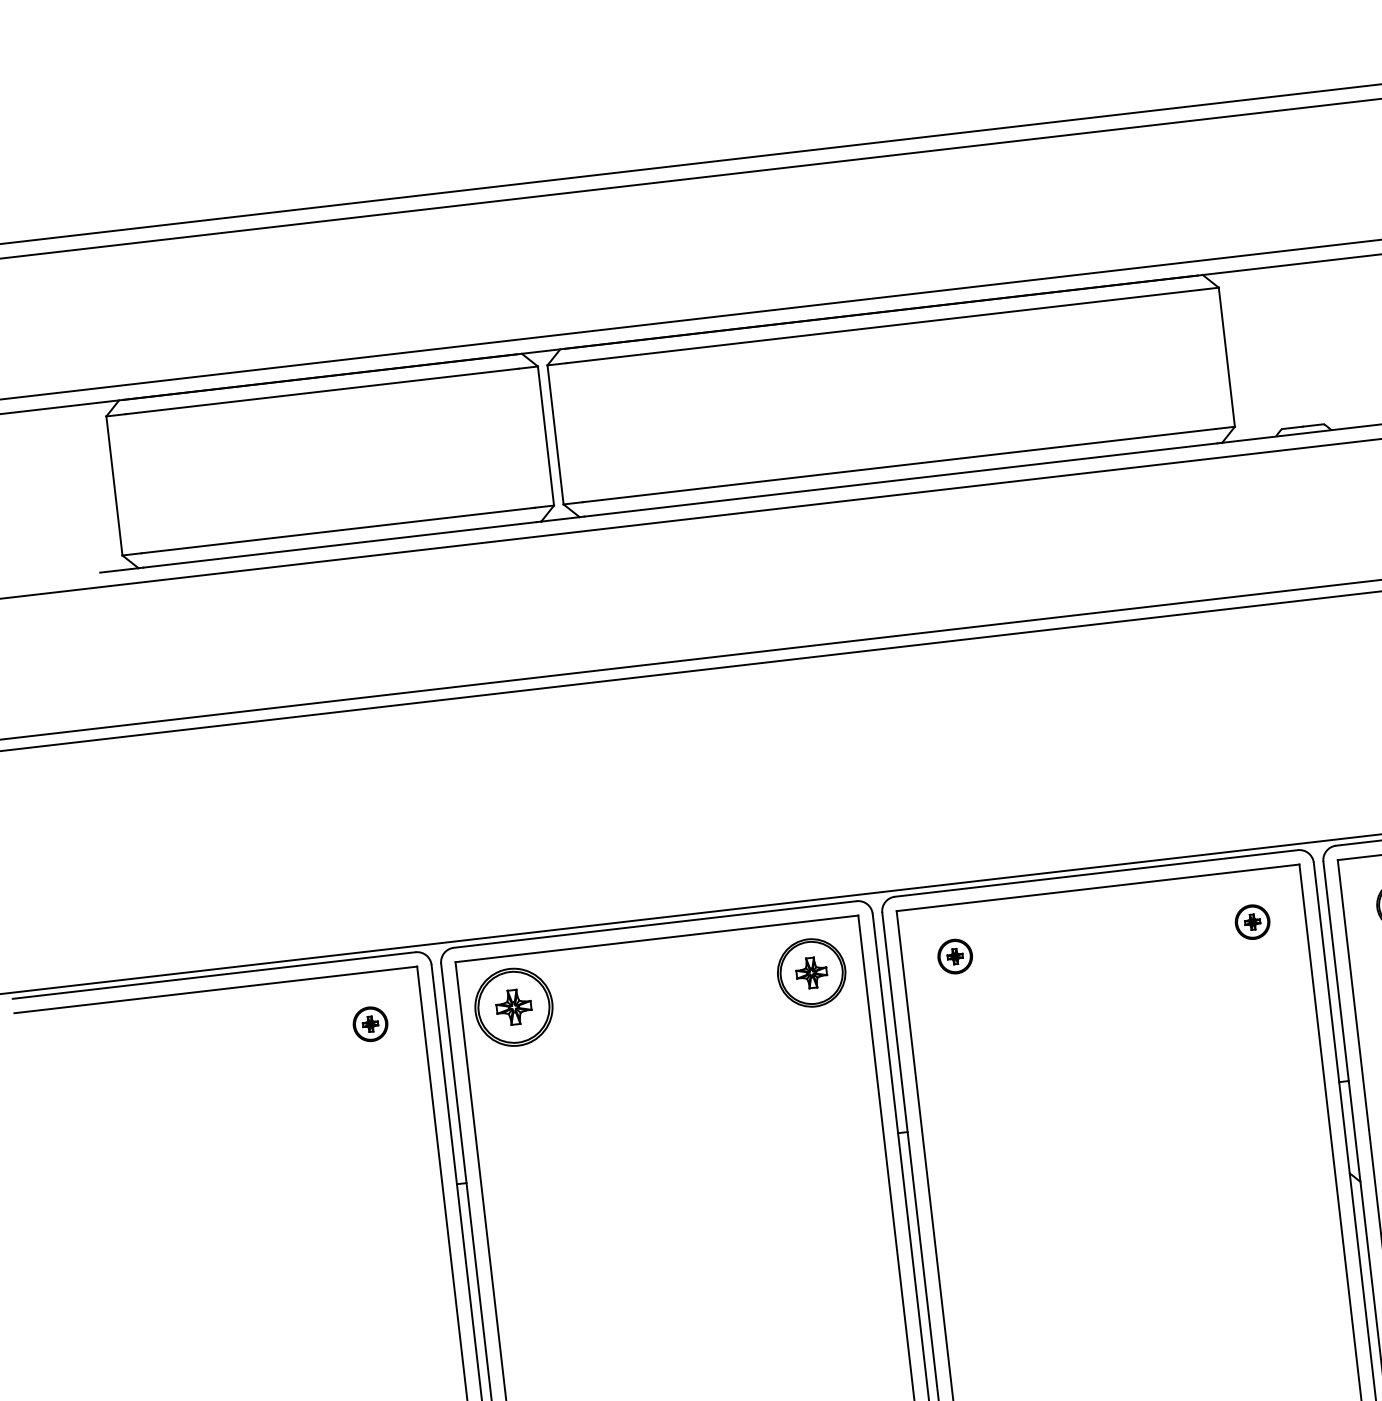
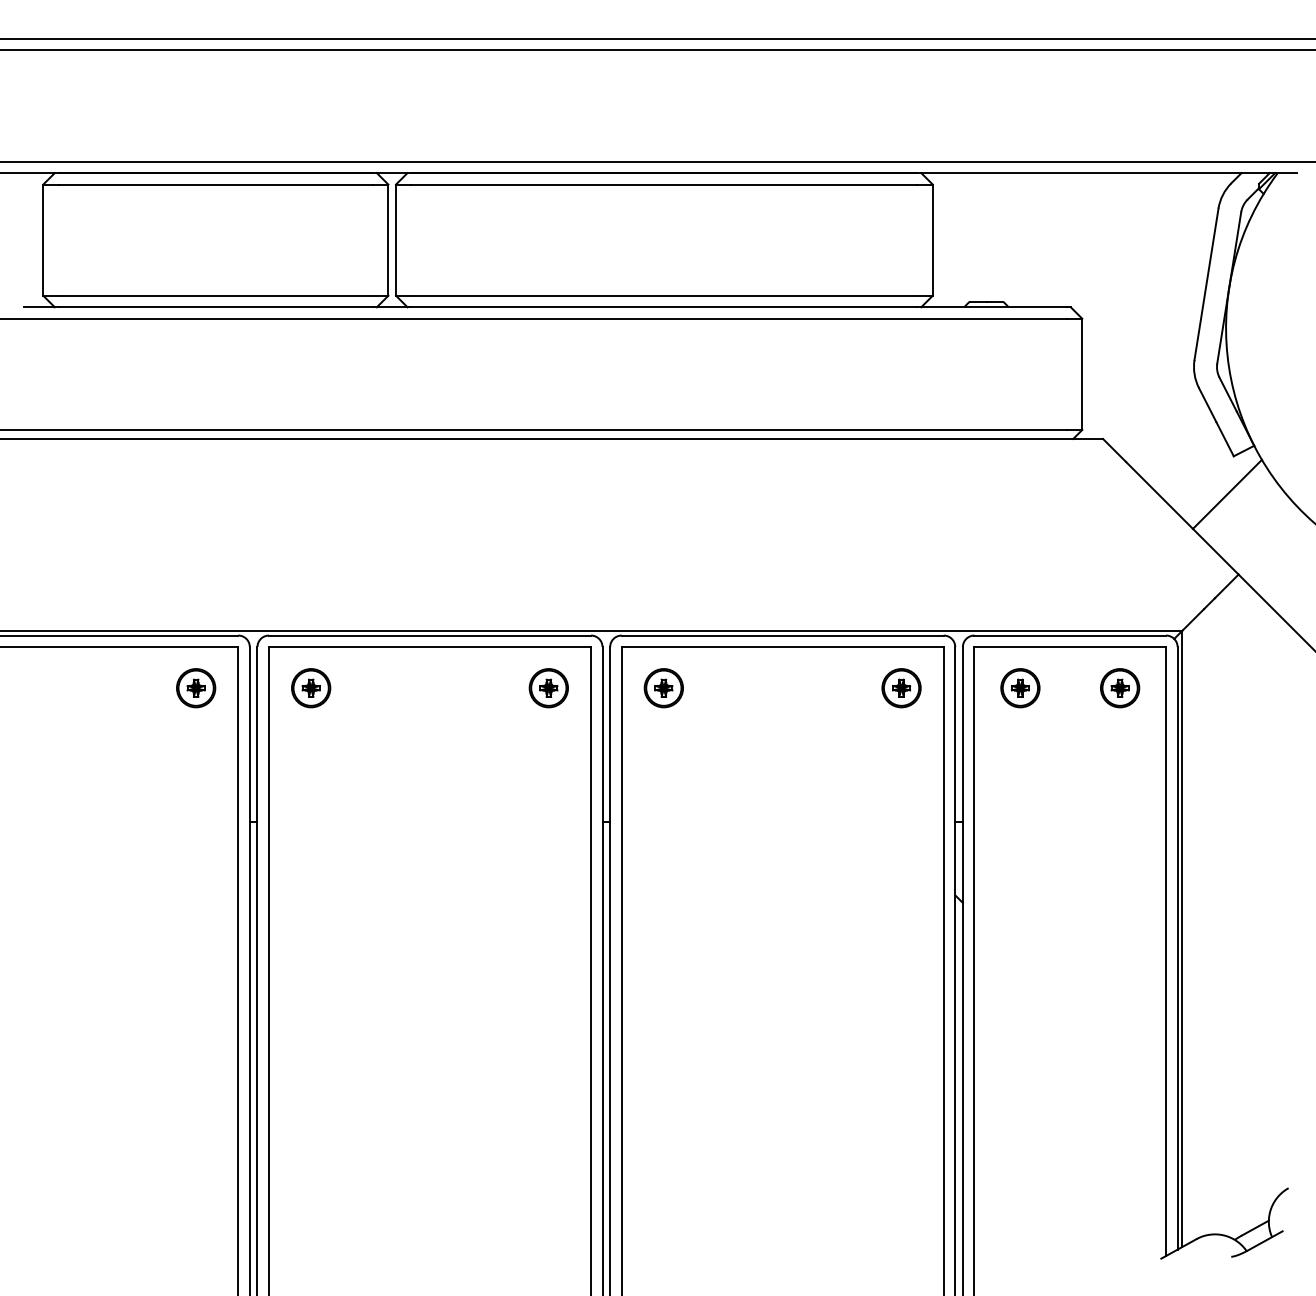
part: (1252, 922) -> (901, 688), size x1.43
part: (954, 956) -> (663, 688), size x1.43
part: (811, 973) -> (548, 688), size x0.71
part: (514, 1007) -> (311, 688), size x0.62
part: (370, 1024) -> (196, 688), size x1.43

